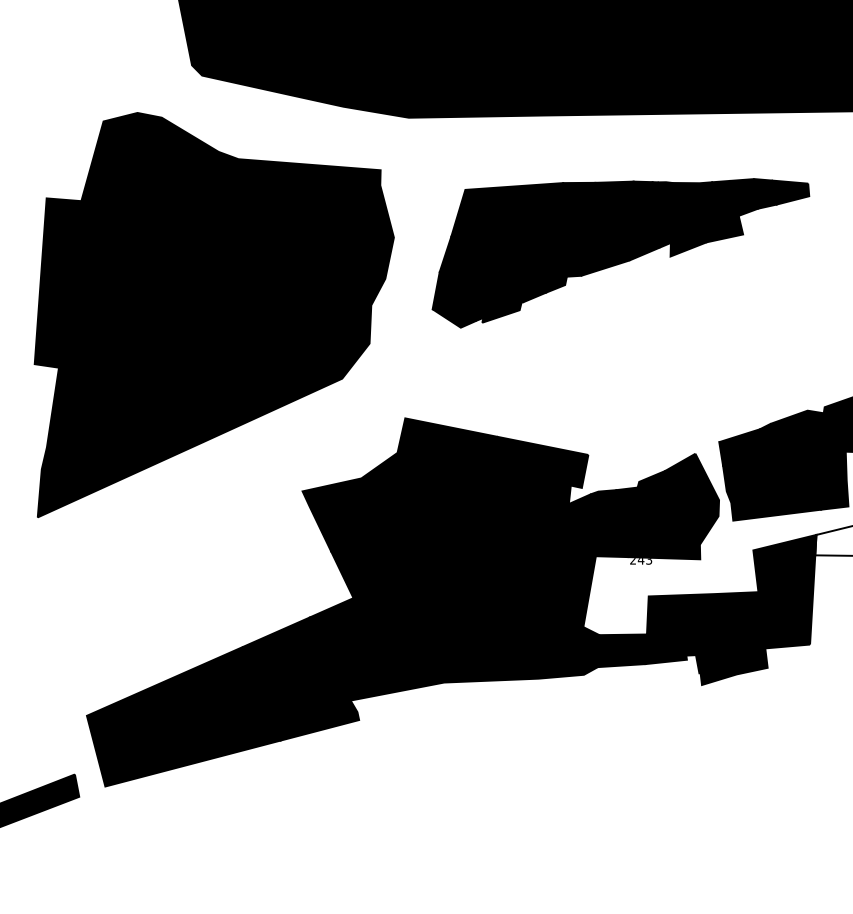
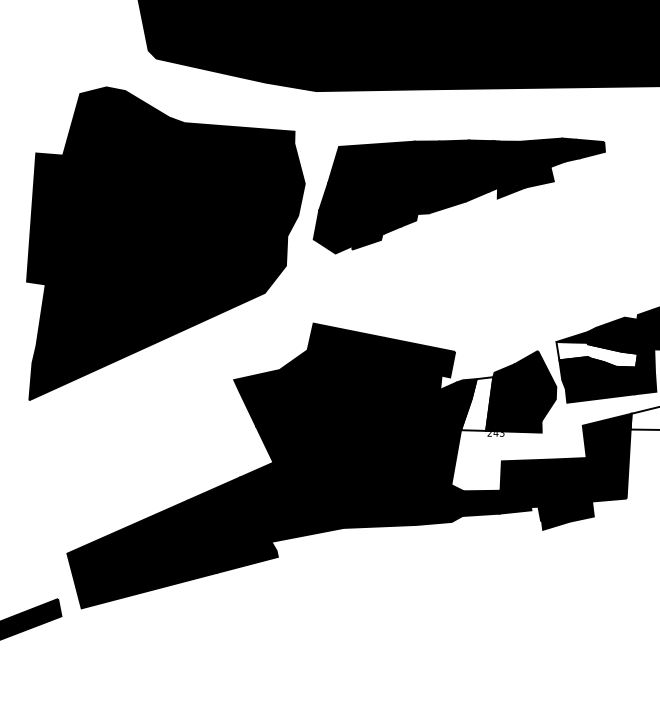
part: (619, 252) -> (458, 195), moved
fill: (771, 458) -> (596, 354), removed
fill: (617, 521) -> (477, 403), removed

